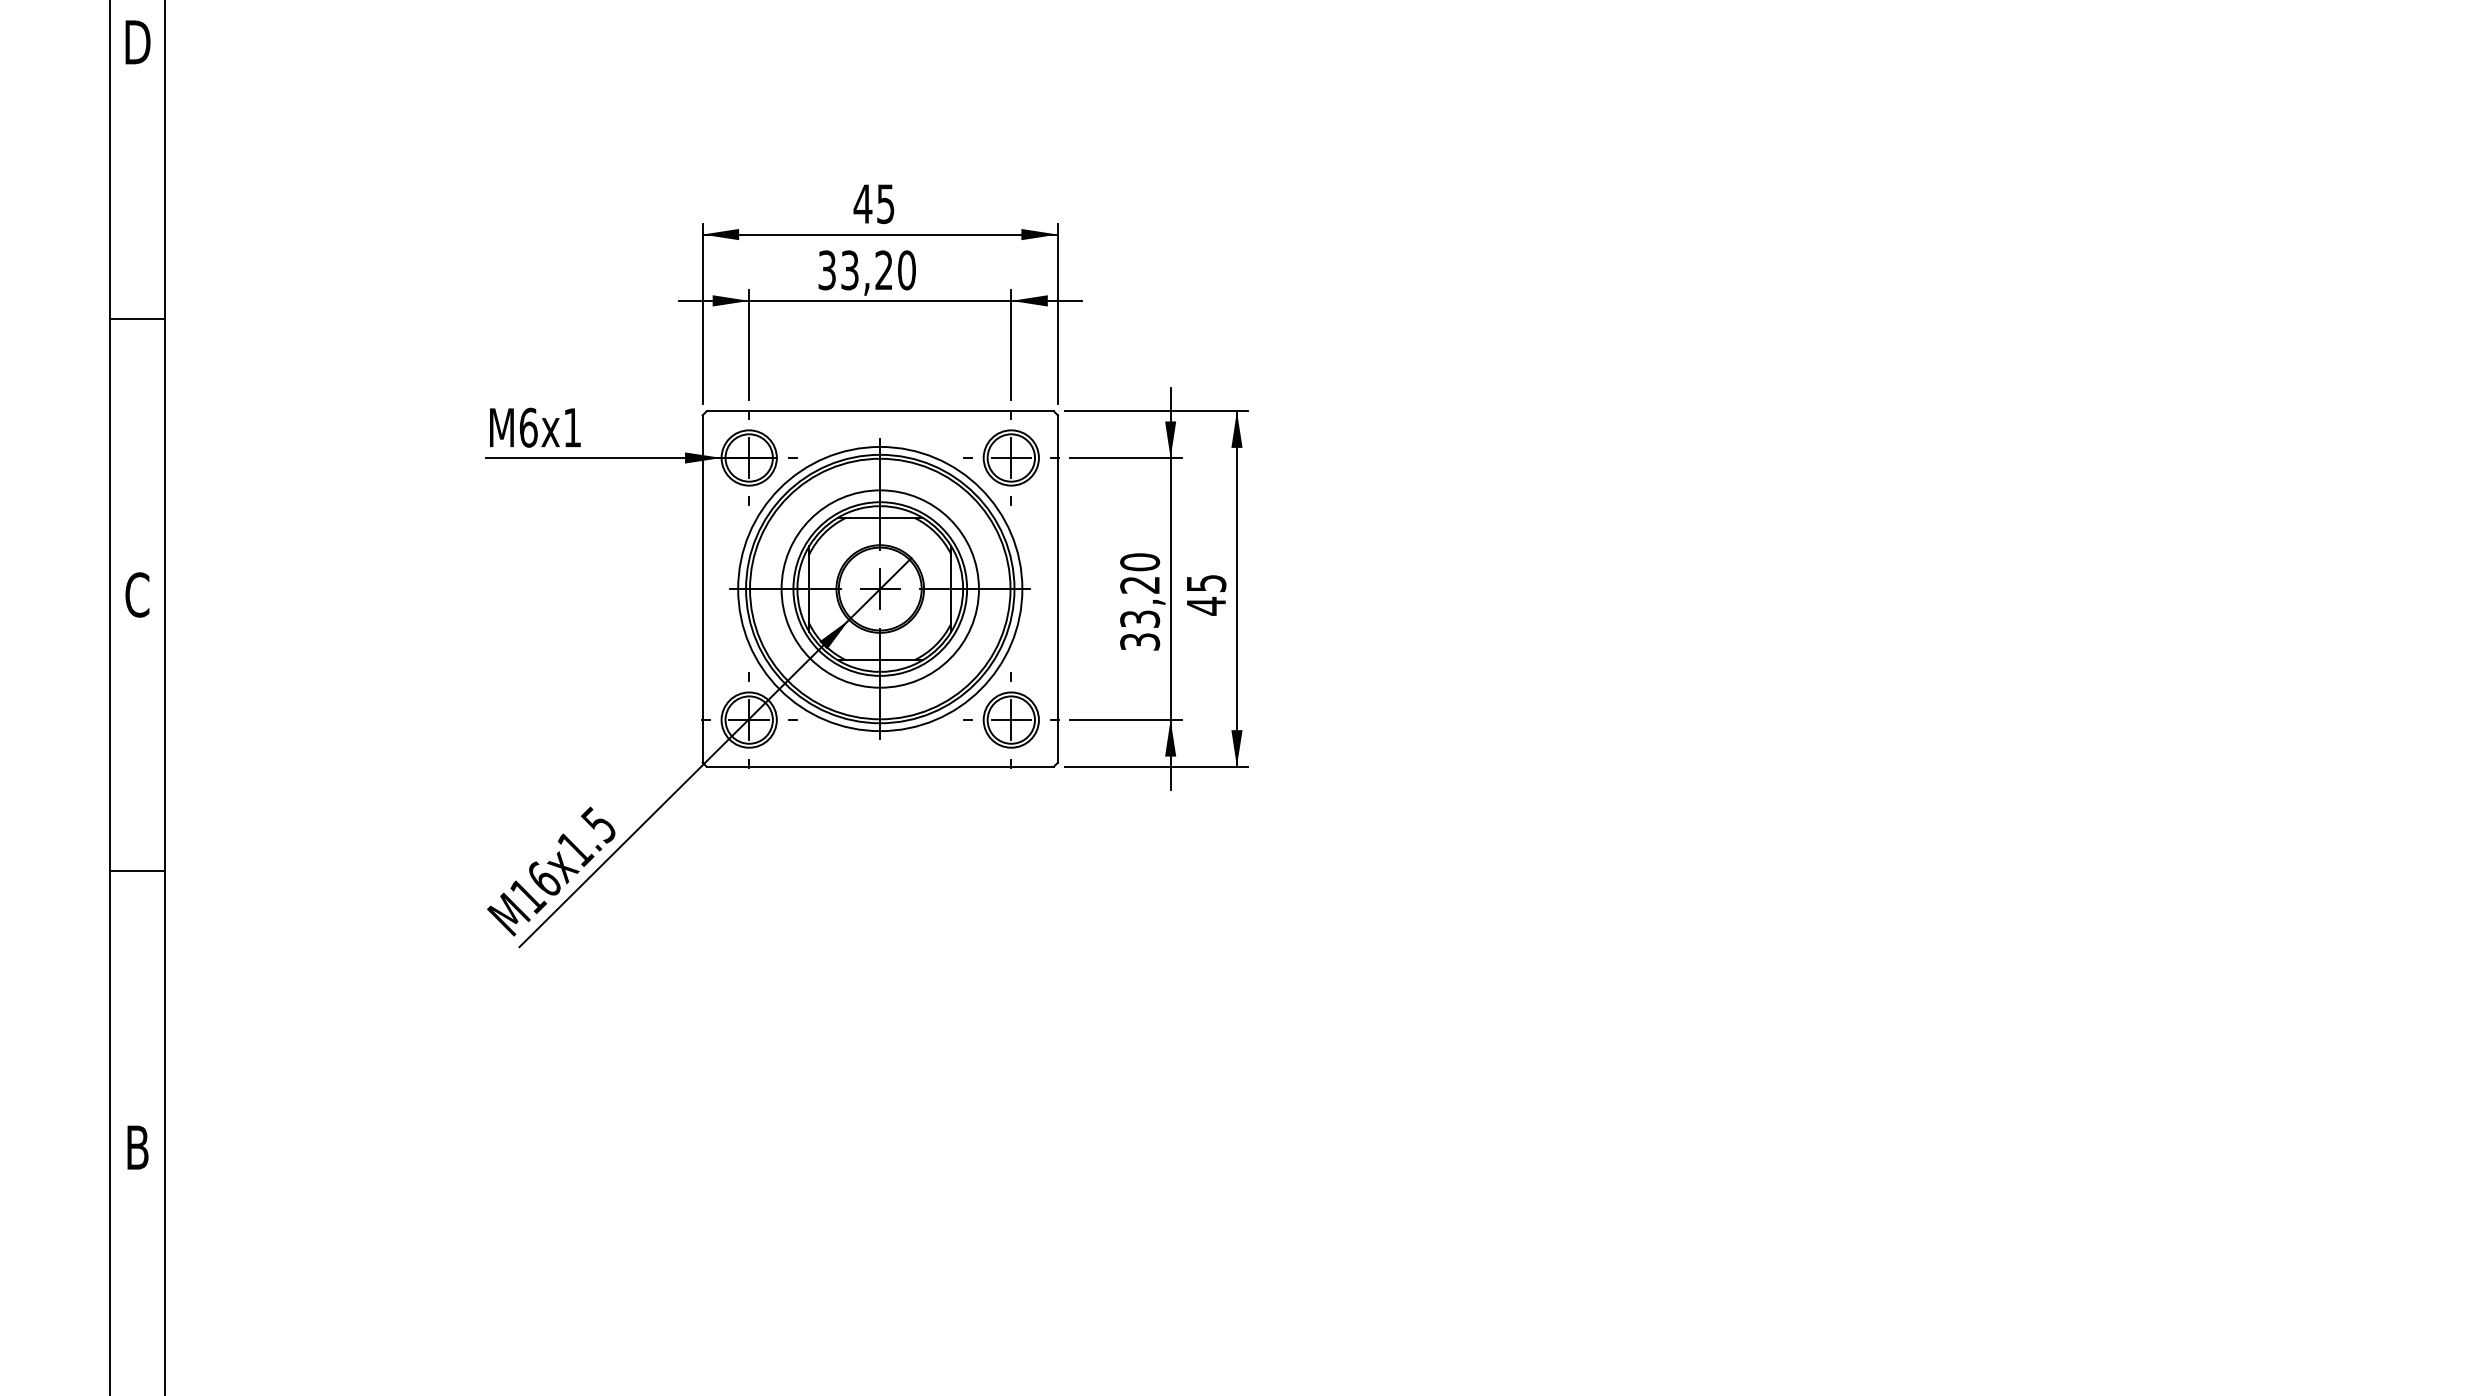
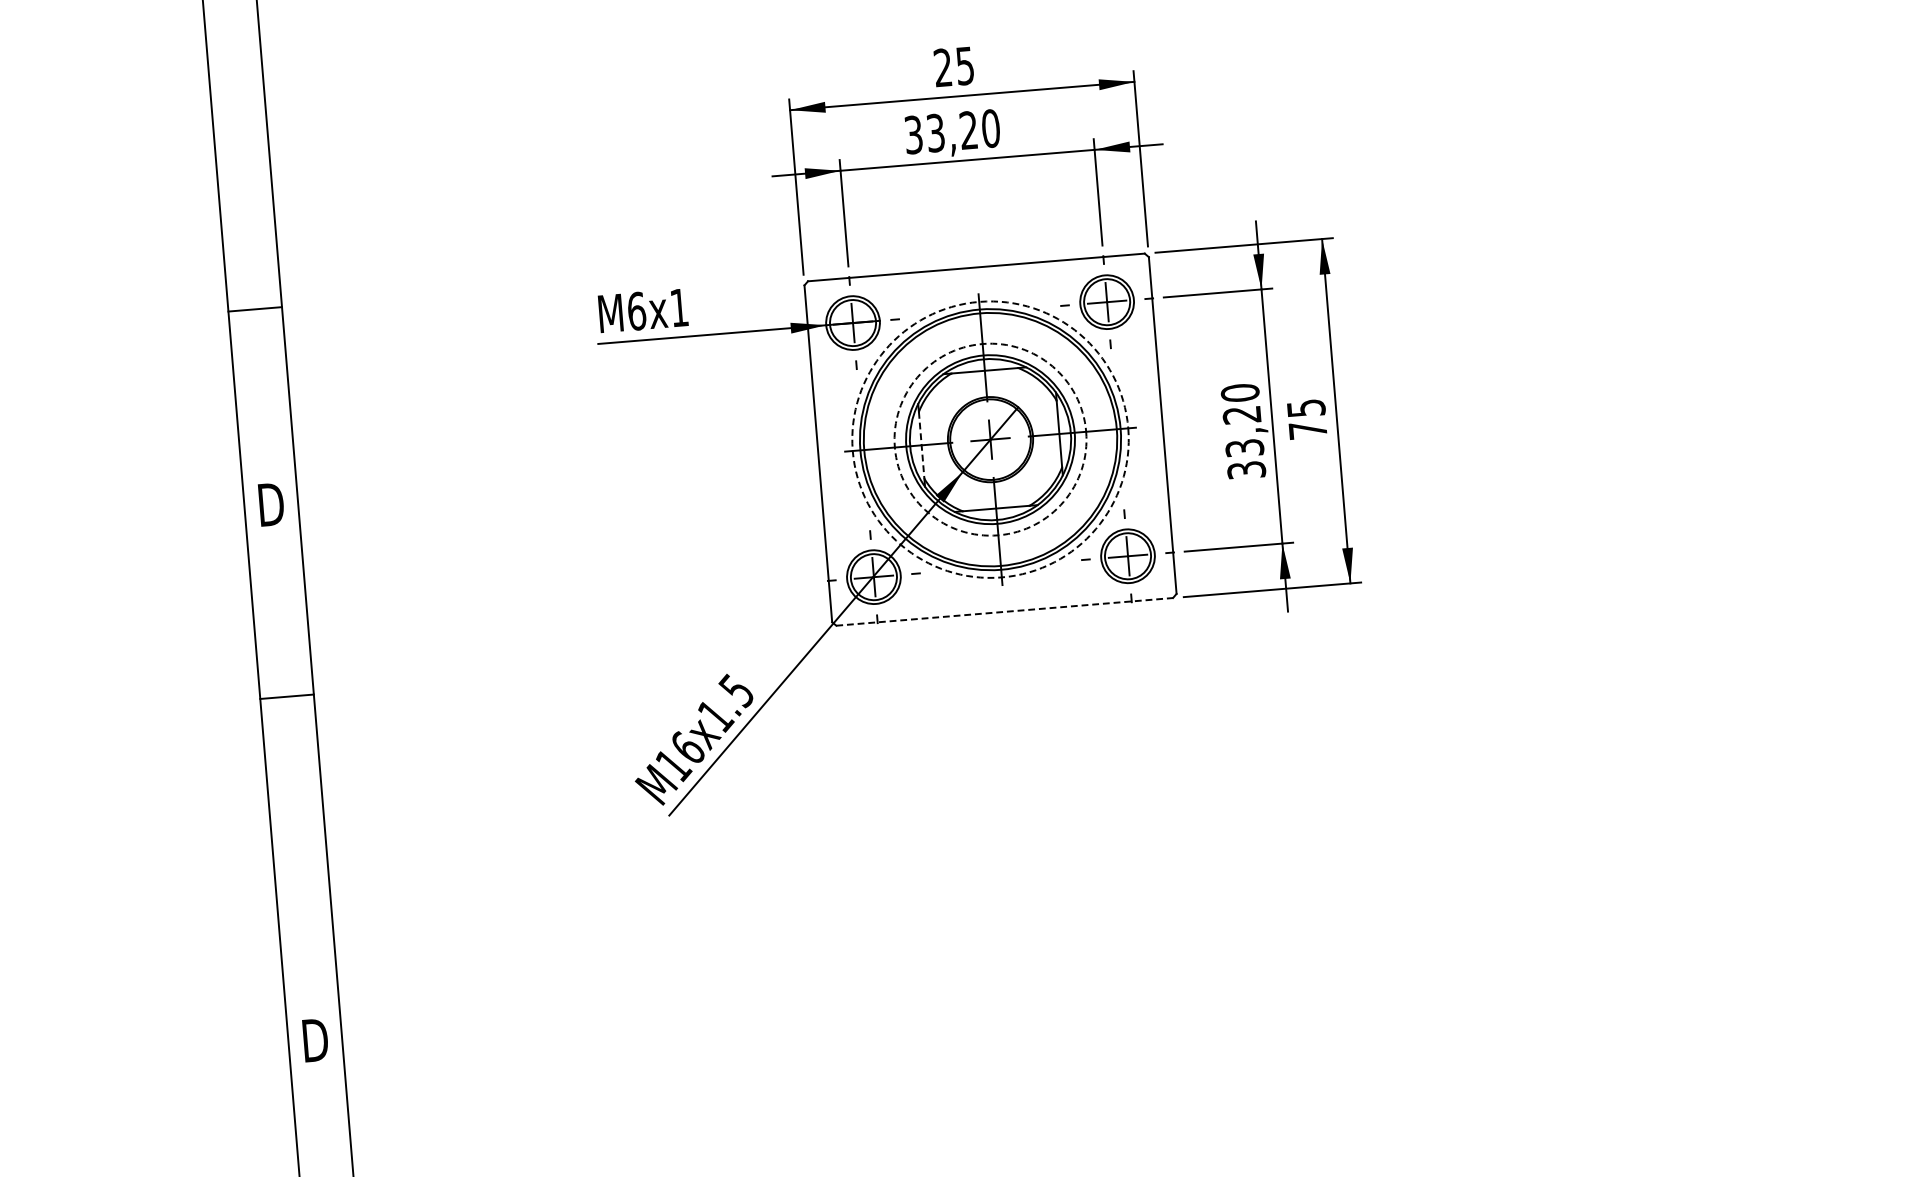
text: (862, 203) -> (942, 67), 45 -> 25
line: (137, 318) -> (254, 309), moved
circle: (879, 588) -> (989, 439), solid -> dashed
circle: (880, 588) -> (990, 439), solid -> dashed
line: (809, 589) -> (921, 445), solid -> dashed
text: (137, 594) -> (270, 504), C -> D
text: (1206, 605) -> (1308, 429), 45 -> 75
line: (880, 766) -> (1004, 611), solid -> dashed
line: (137, 871) -> (286, 697), moved
text: (137, 1147) -> (314, 1040), B -> D

